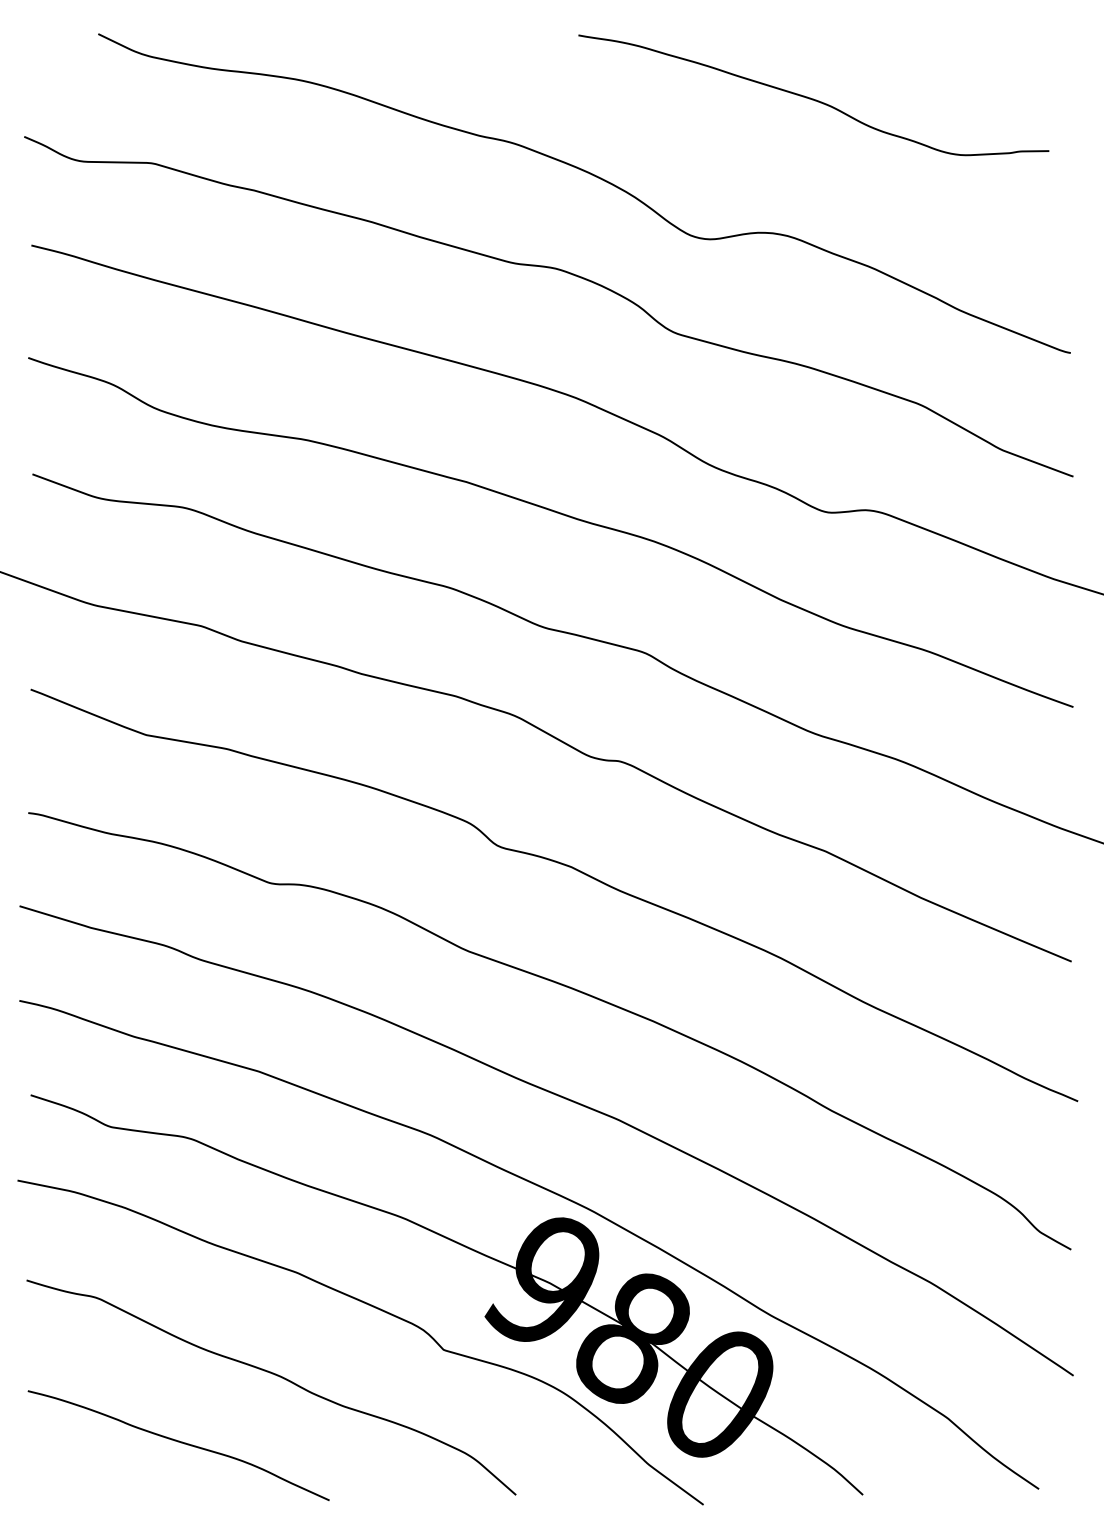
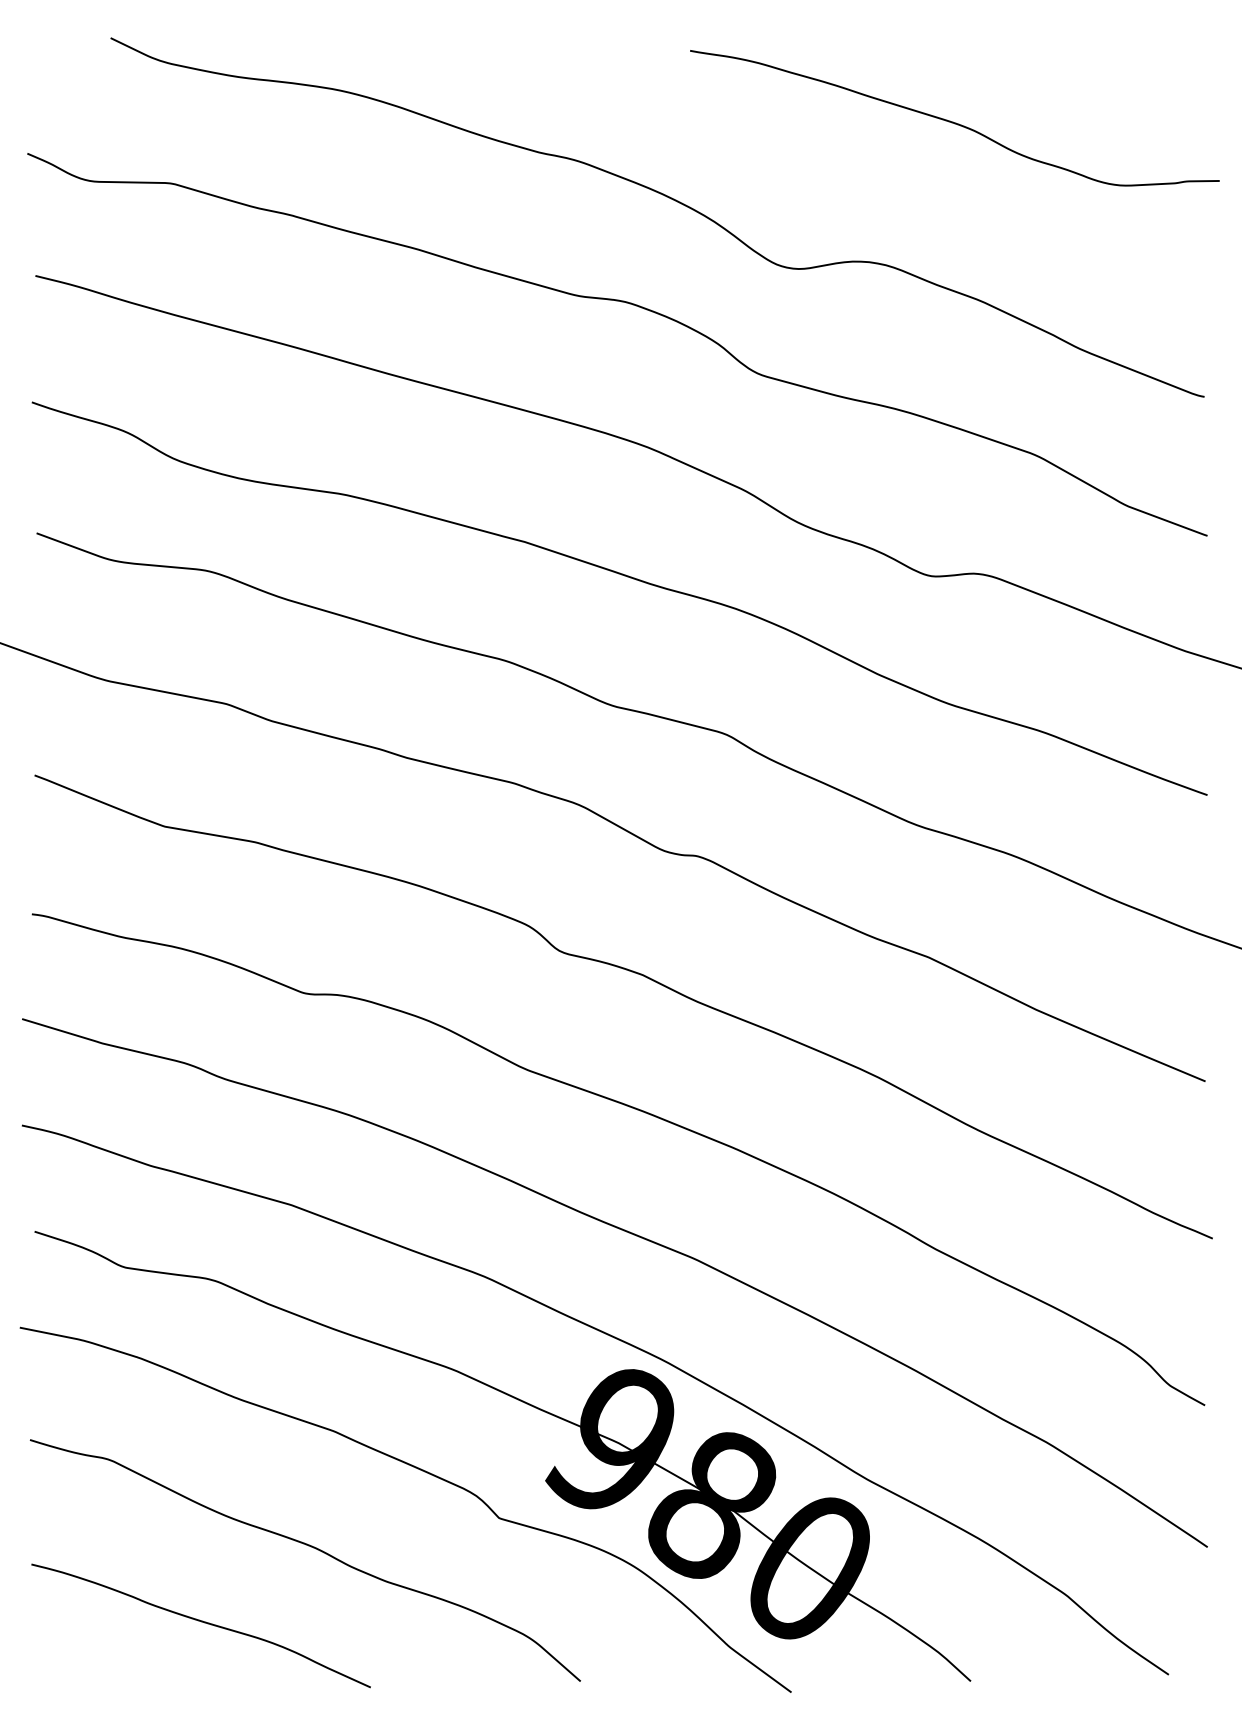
curve: (813, 98) -> (954, 121), moved

